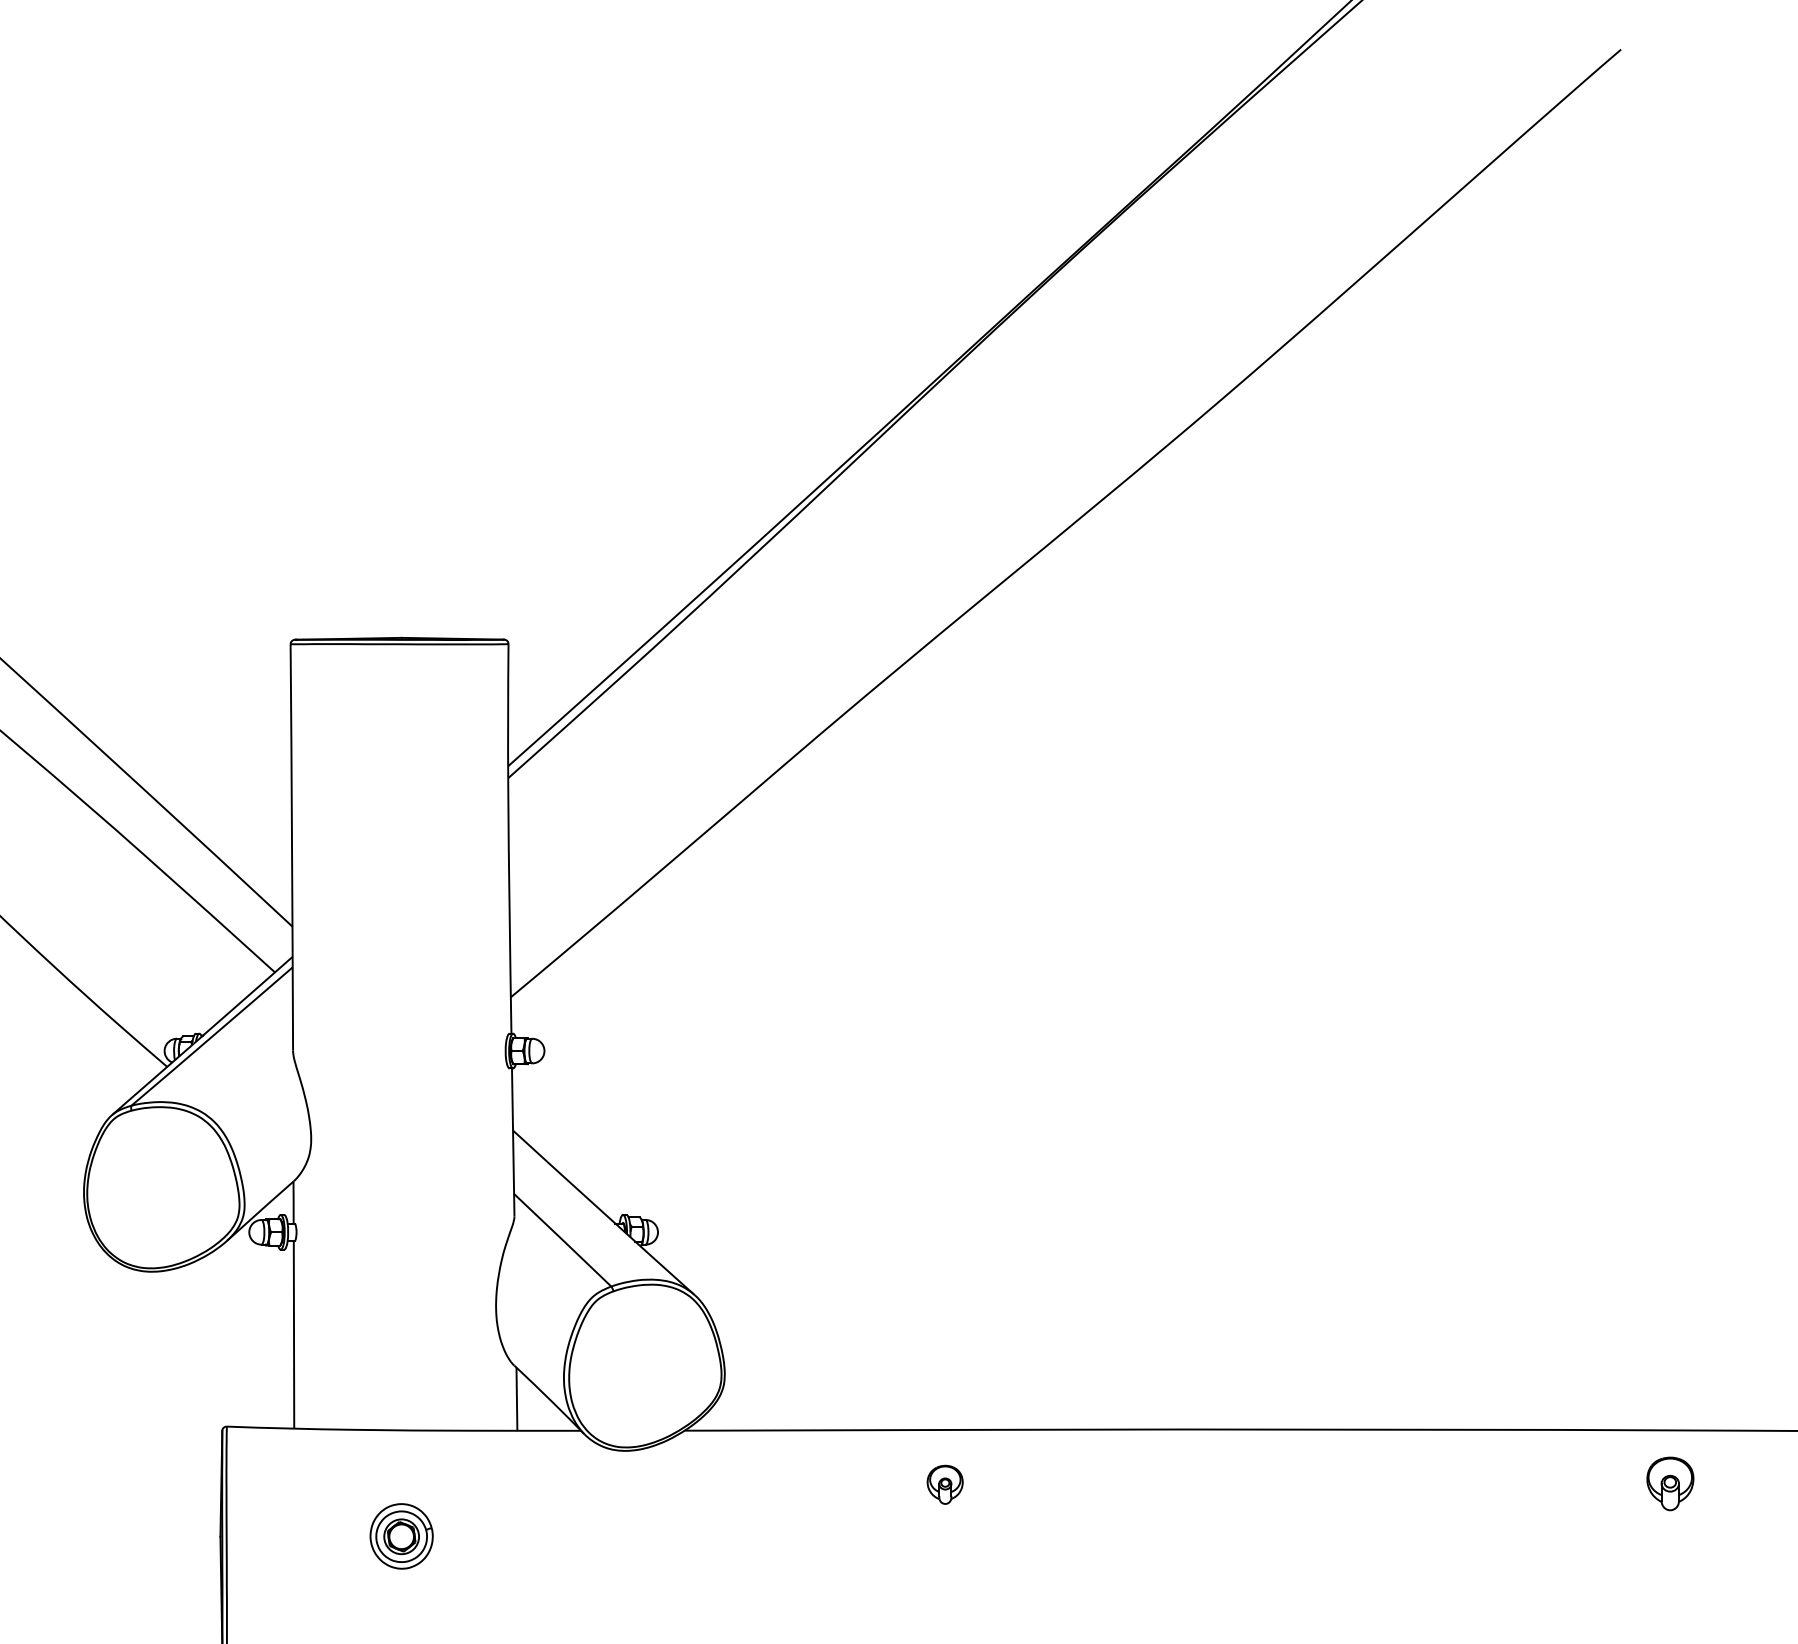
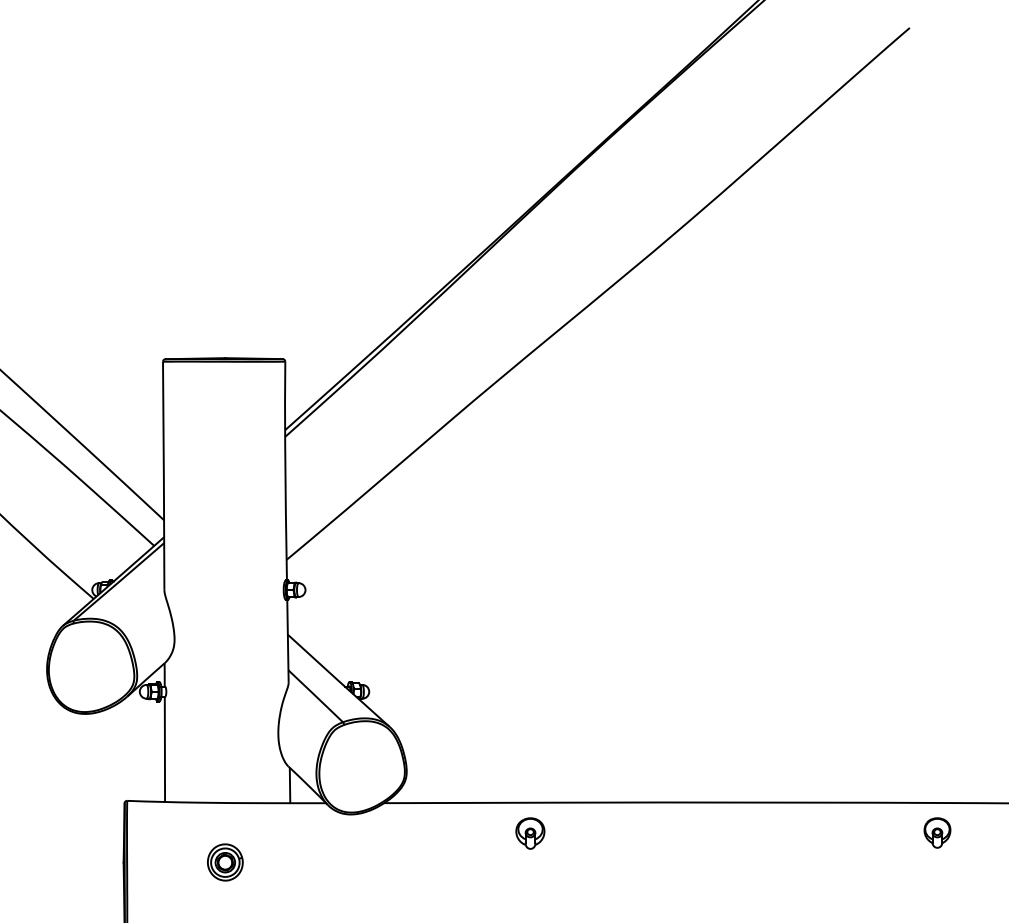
part: (945, 1484) -> (530, 833), size x1.43

